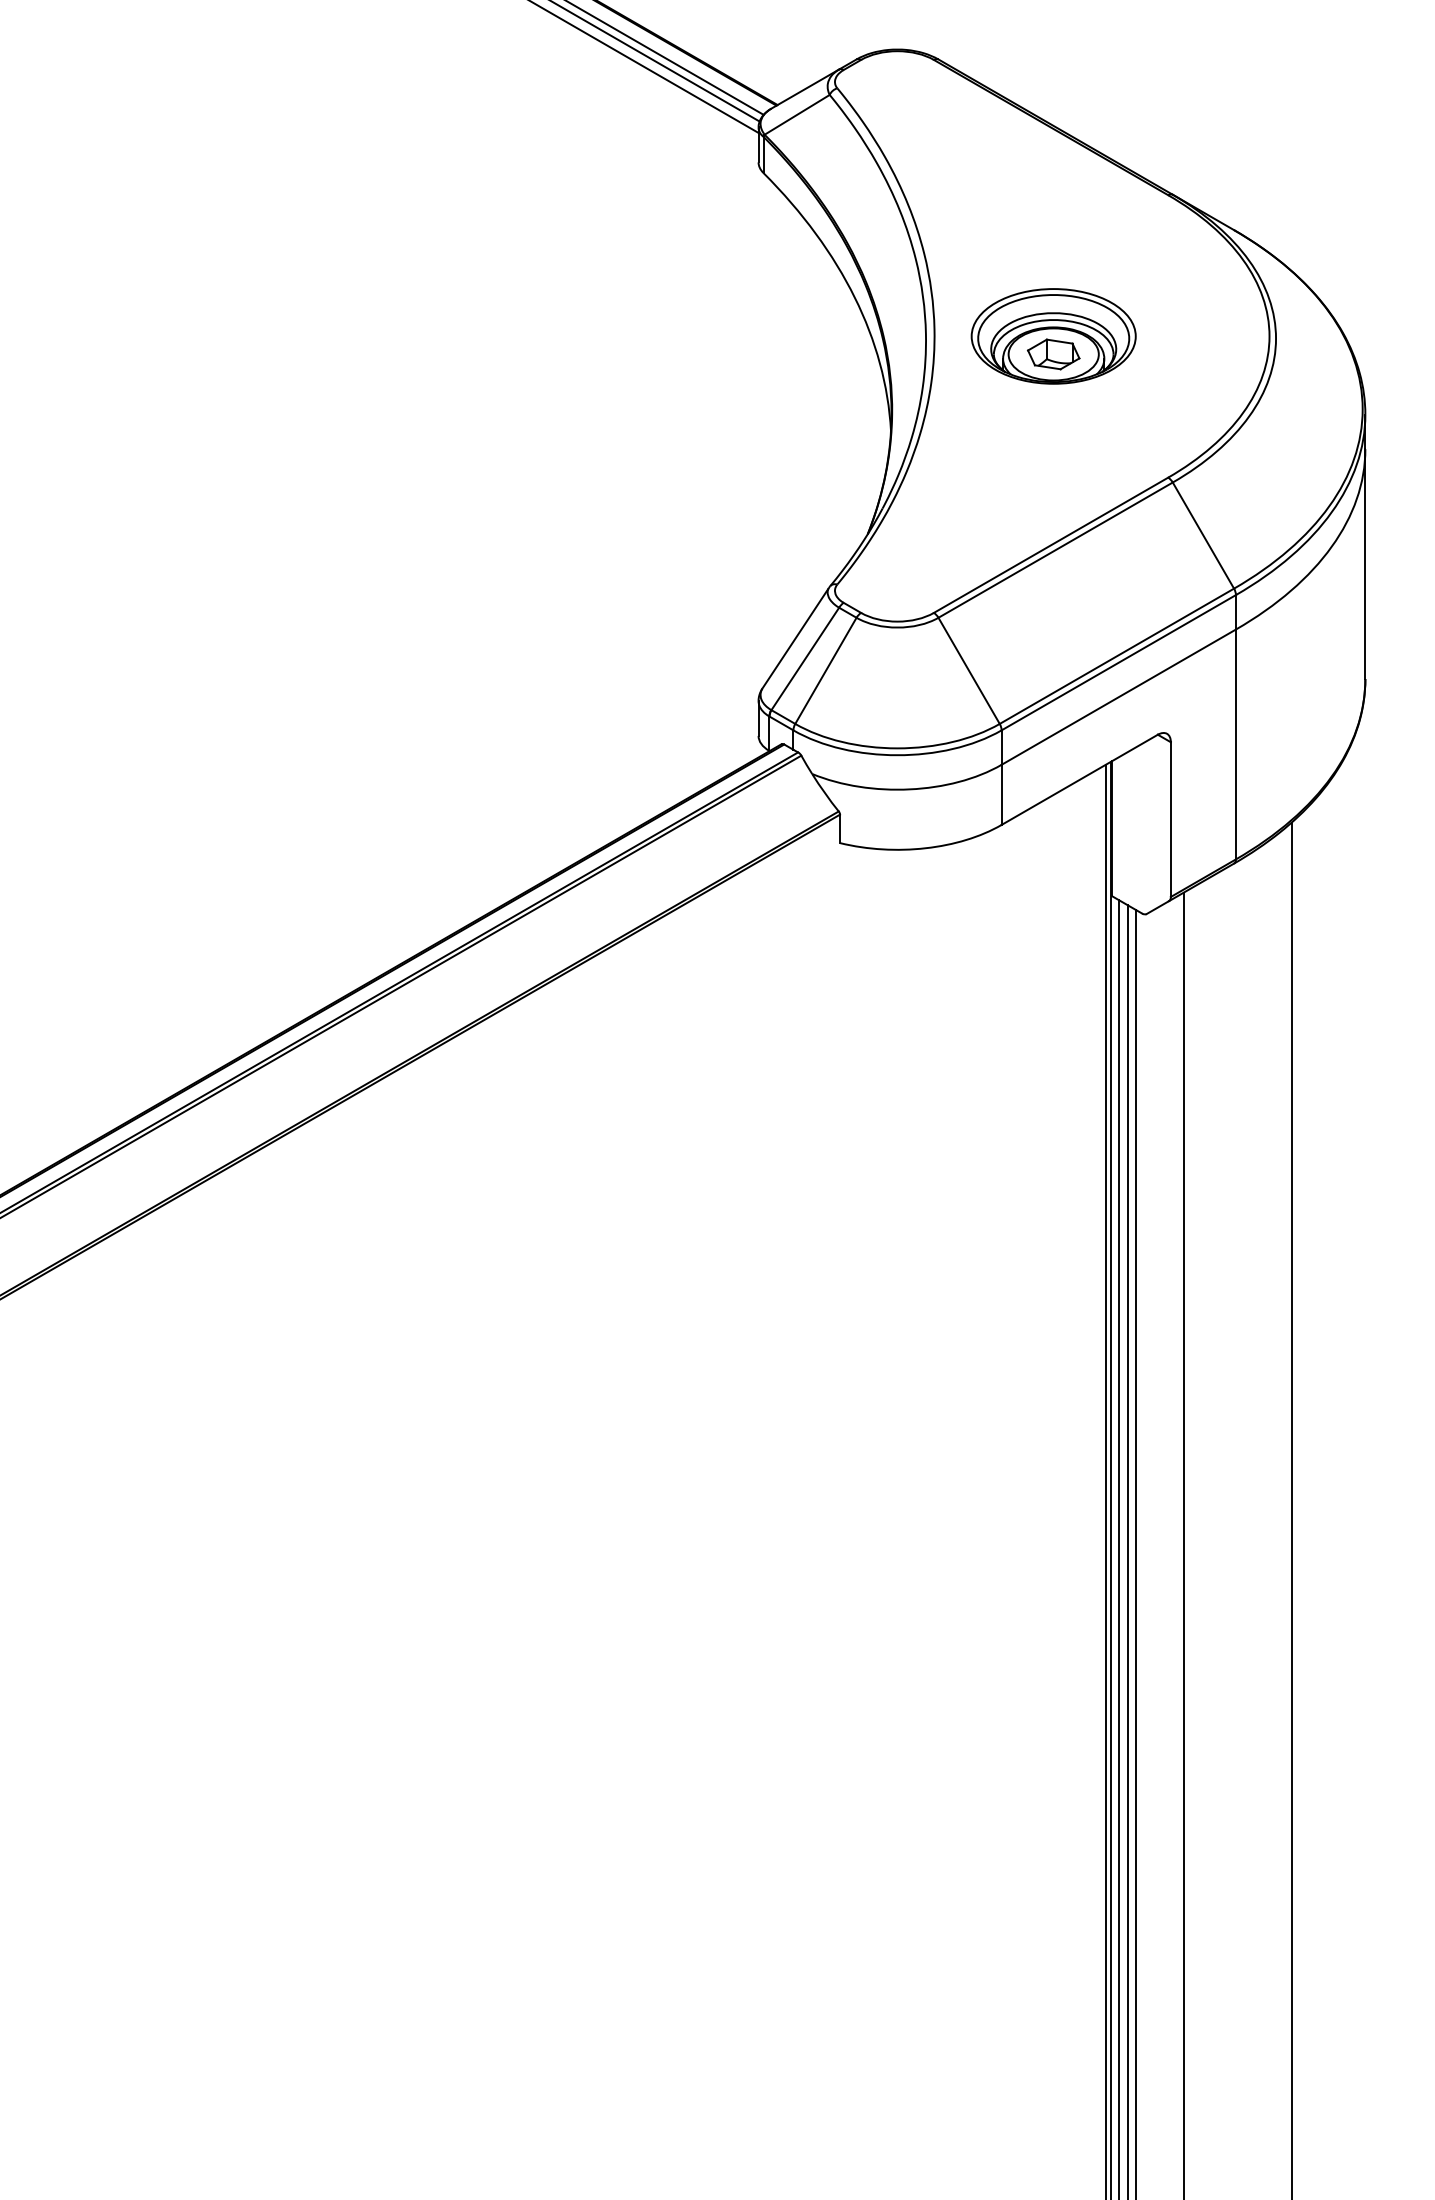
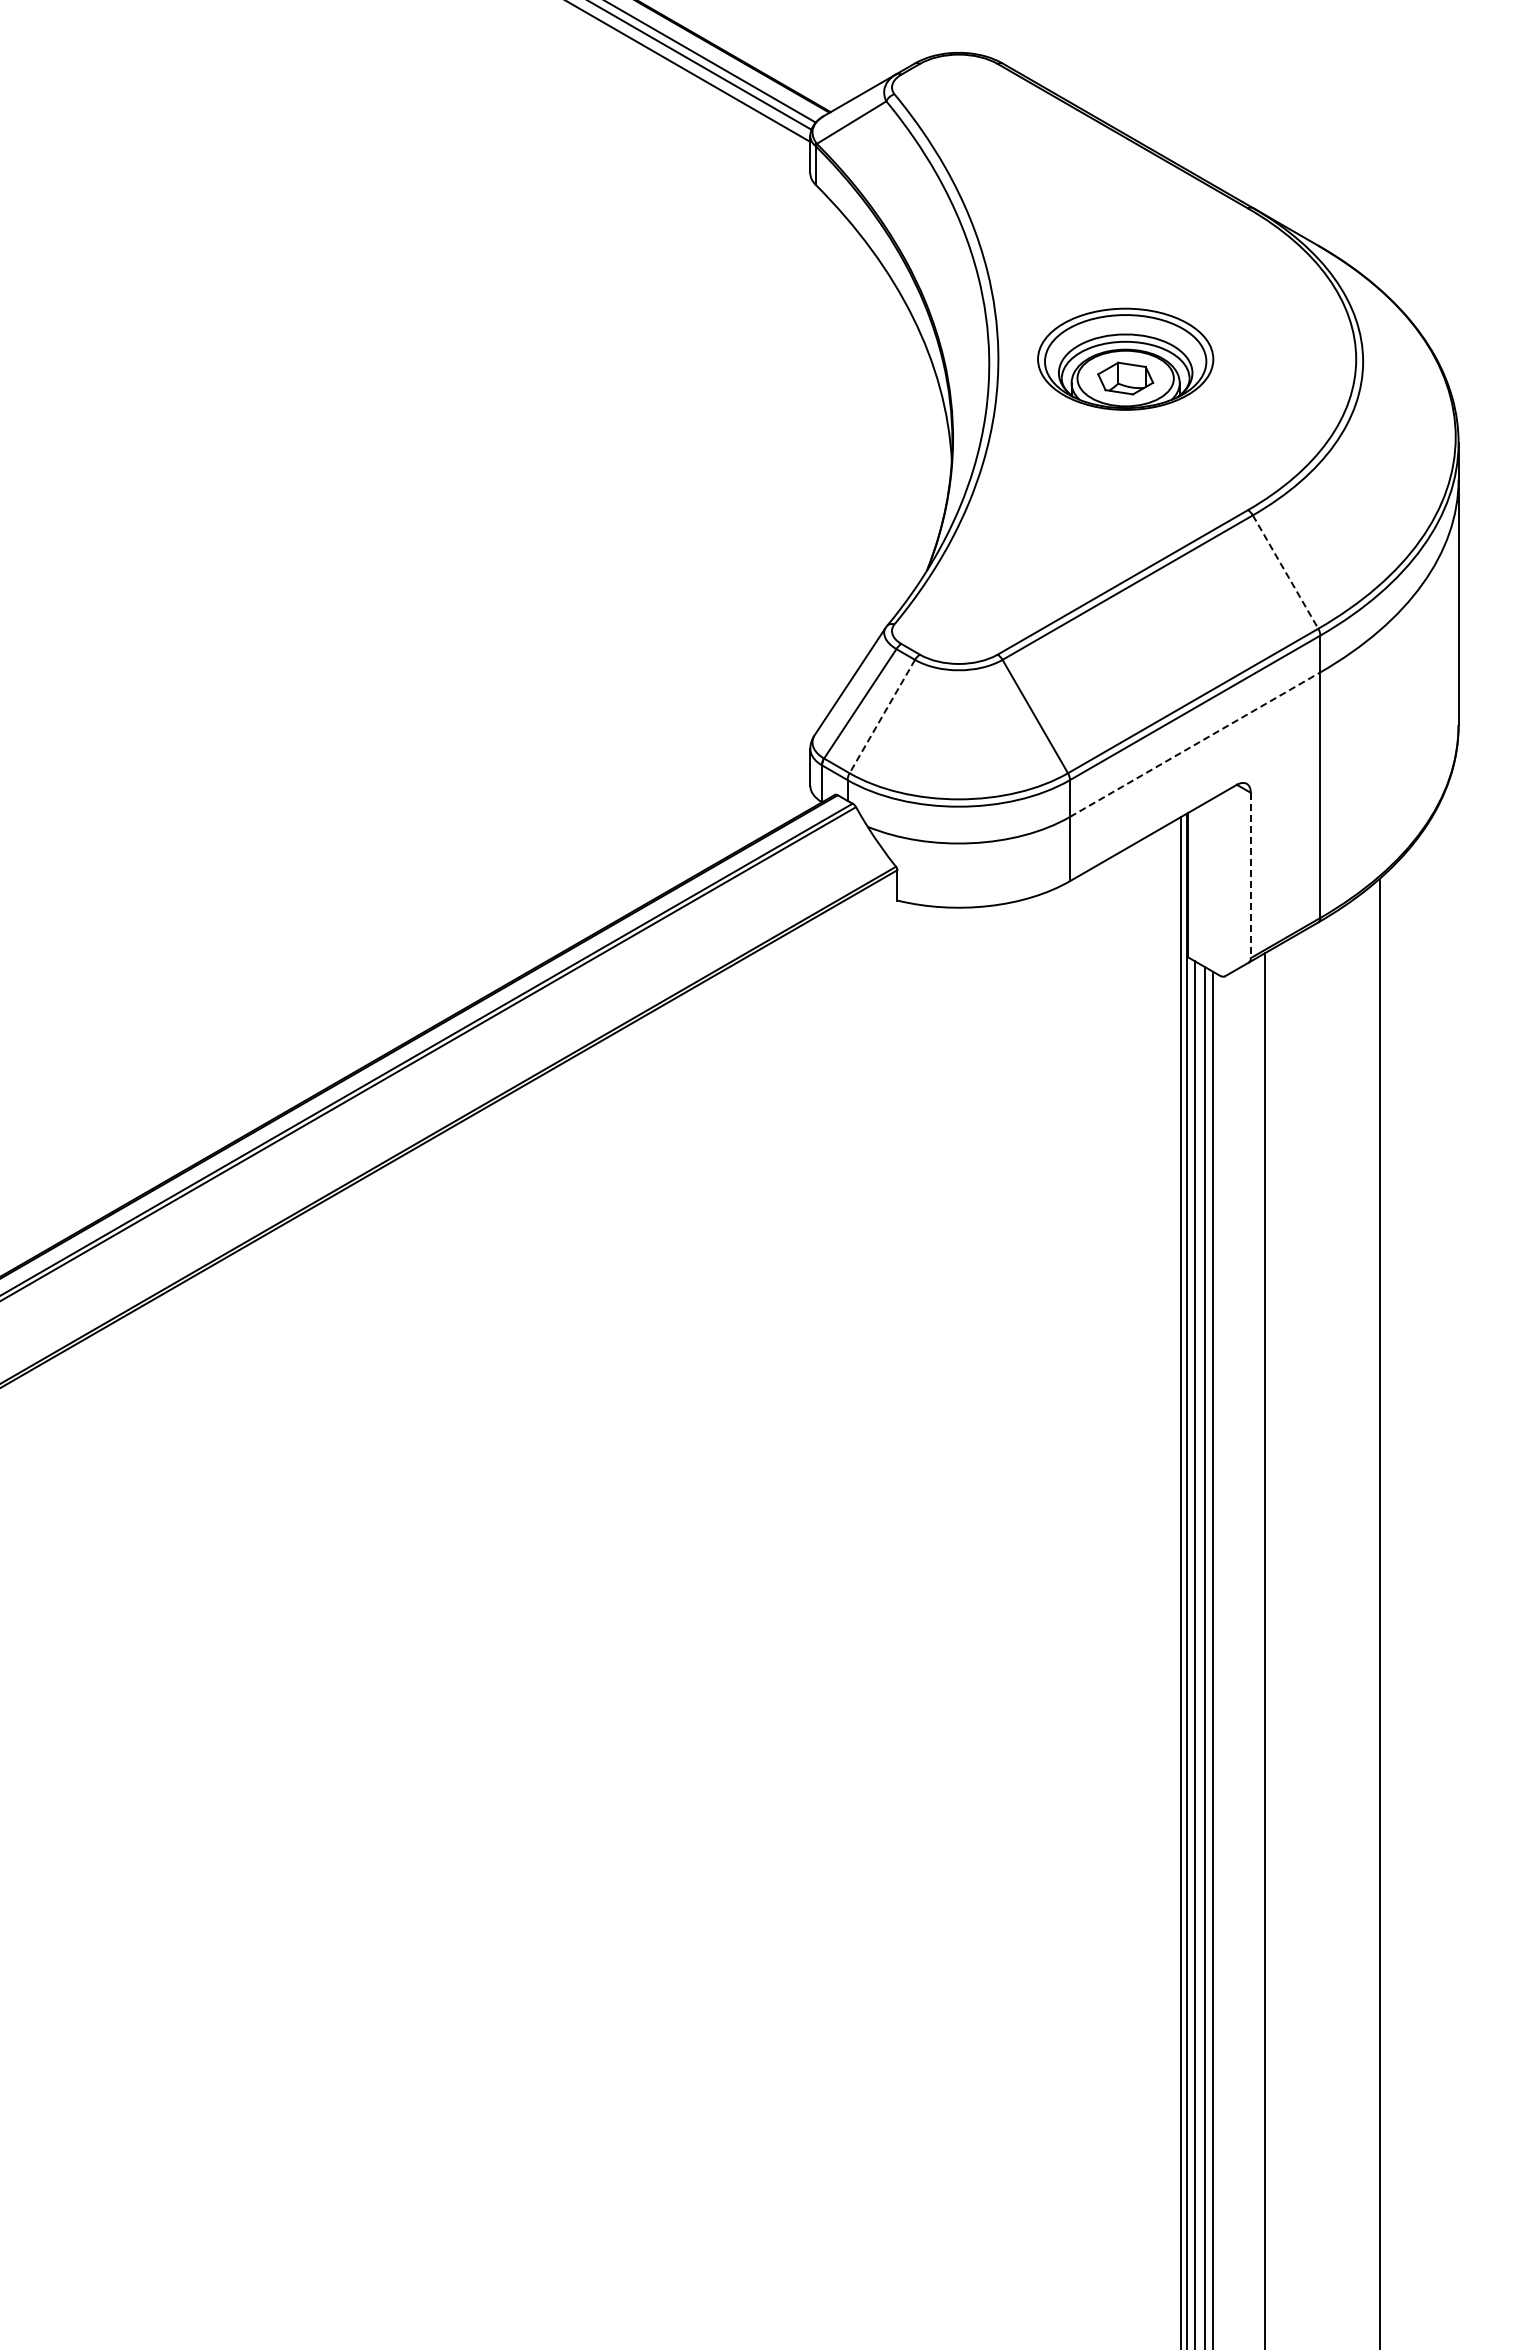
line: (1203, 535) -> (1285, 572), solid -> dashed
line: (826, 671) -> (882, 717), solid -> dashed
line: (1119, 697) -> (1195, 744), solid -> dashed
line: (1170, 819) -> (1250, 875), solid -> dashed

